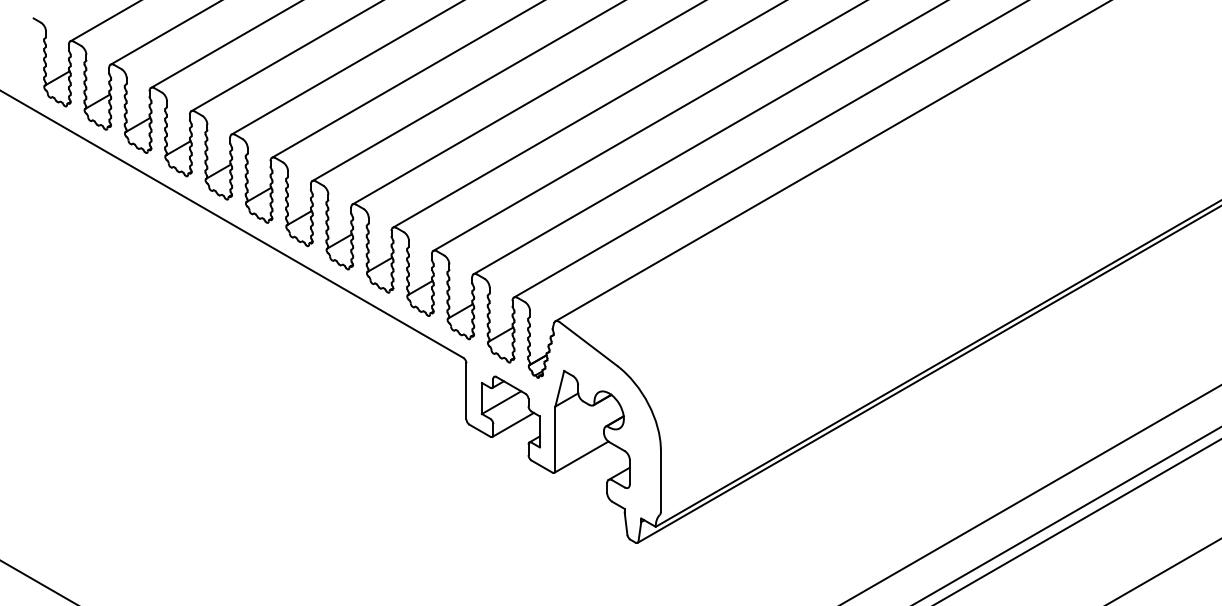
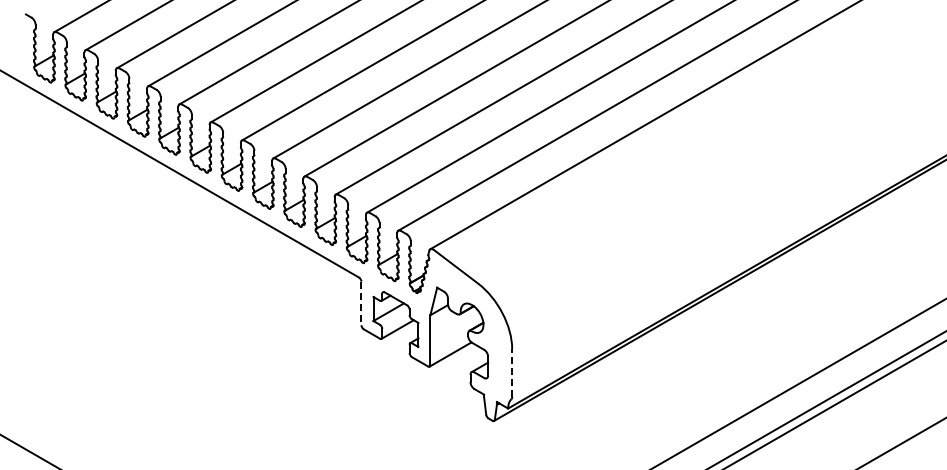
line: (466, 391) -> (361, 303), solid -> dashed
line: (661, 480) -> (512, 372), solid -> dashed

